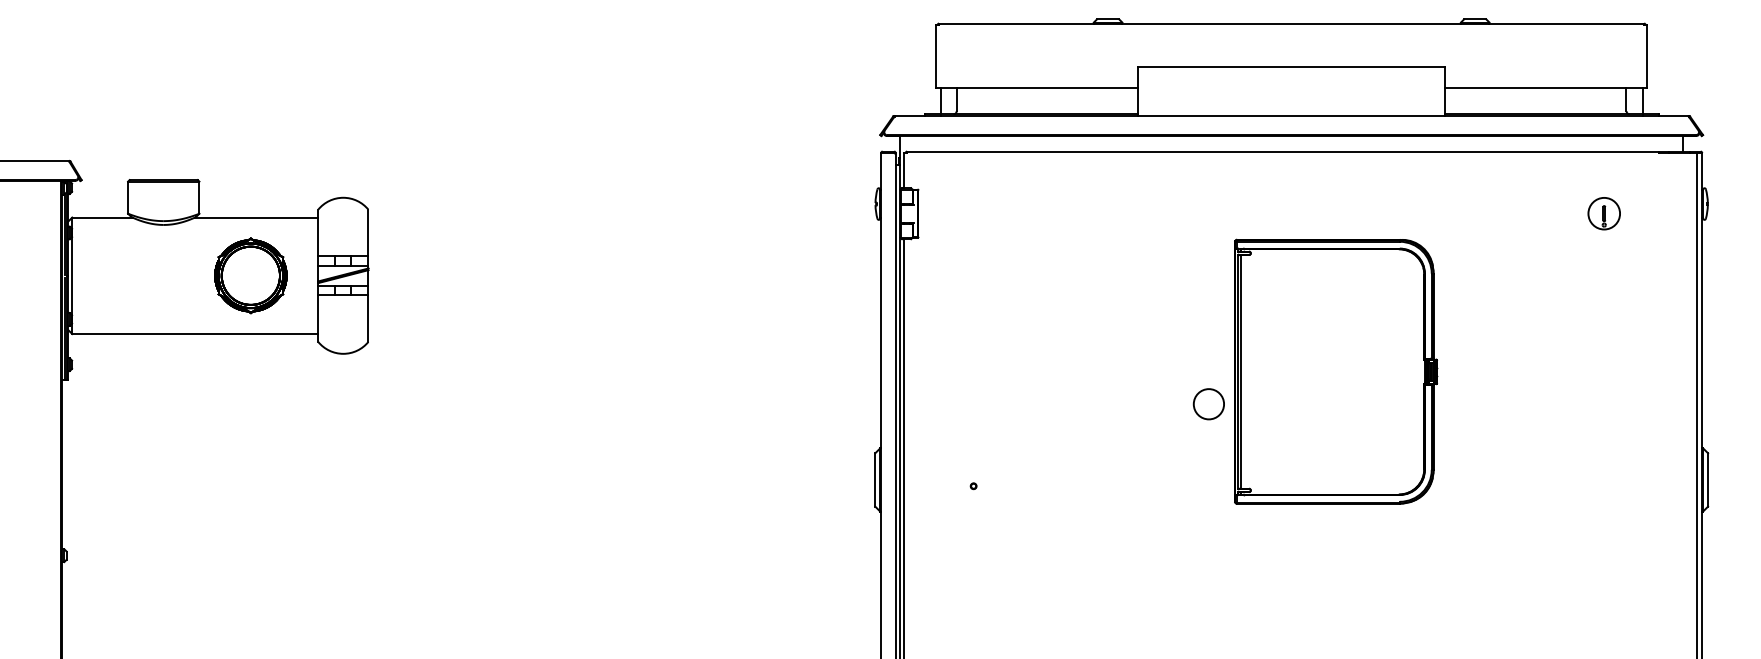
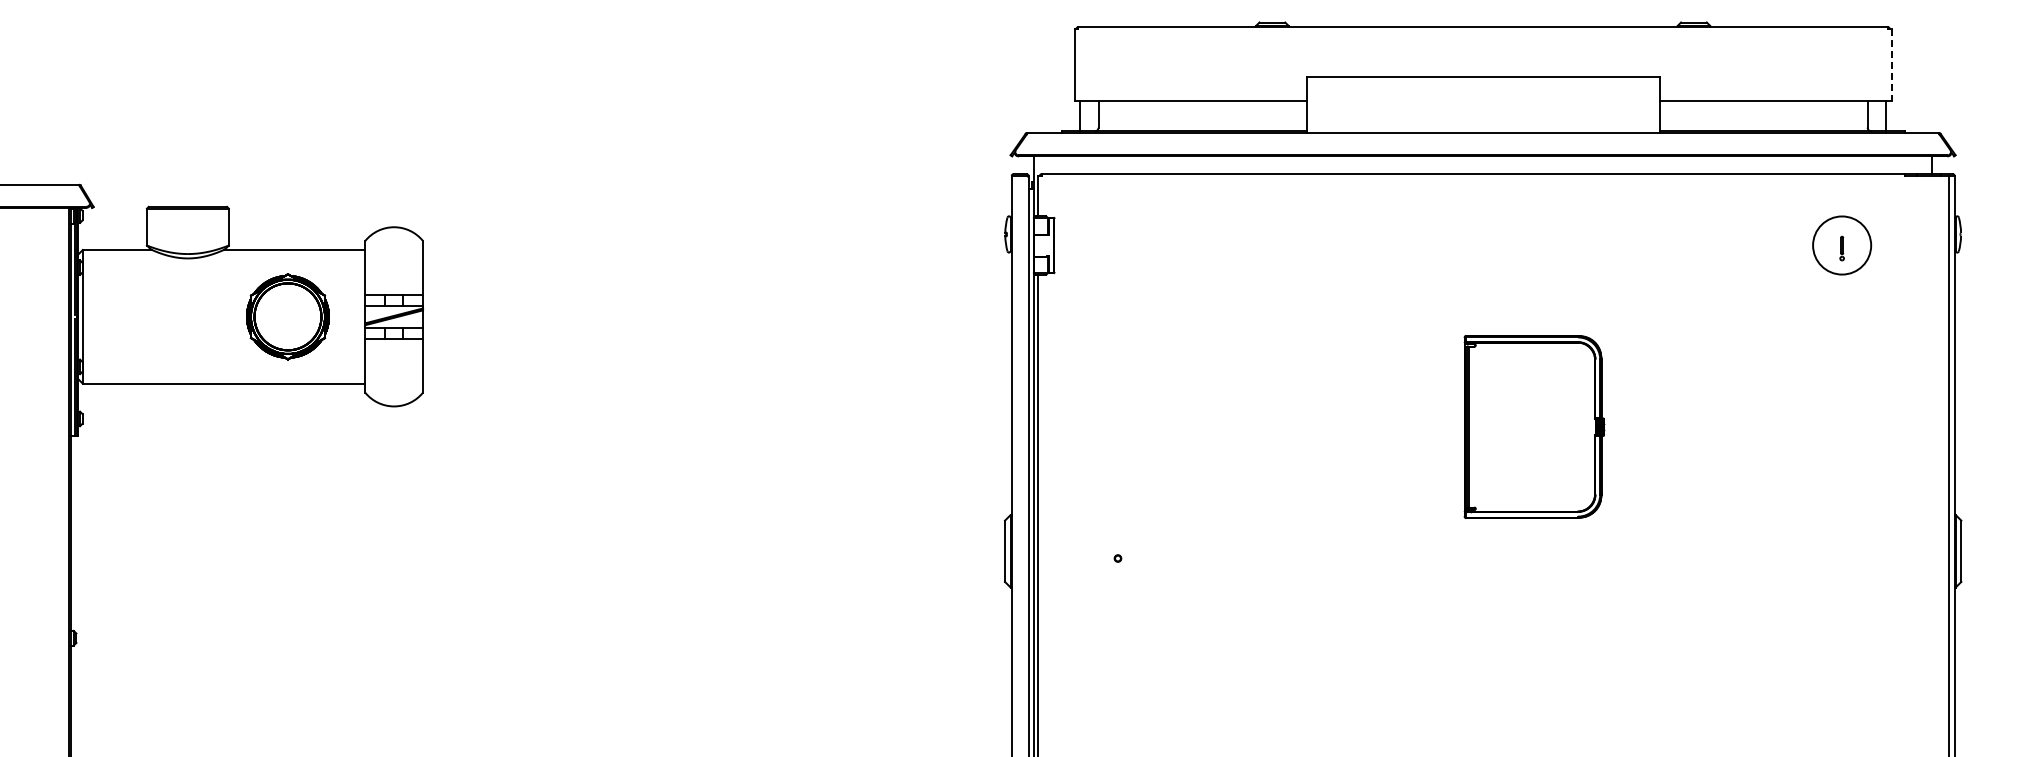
line: (1647, 56) -> (1891, 65), solid -> dashed
circle: (1603, 213) -> (1841, 245), size x1.6
part: (1336, 371) -> (1534, 426), size x0.6
circle: (1208, 404) -> (1387, 464), removed

